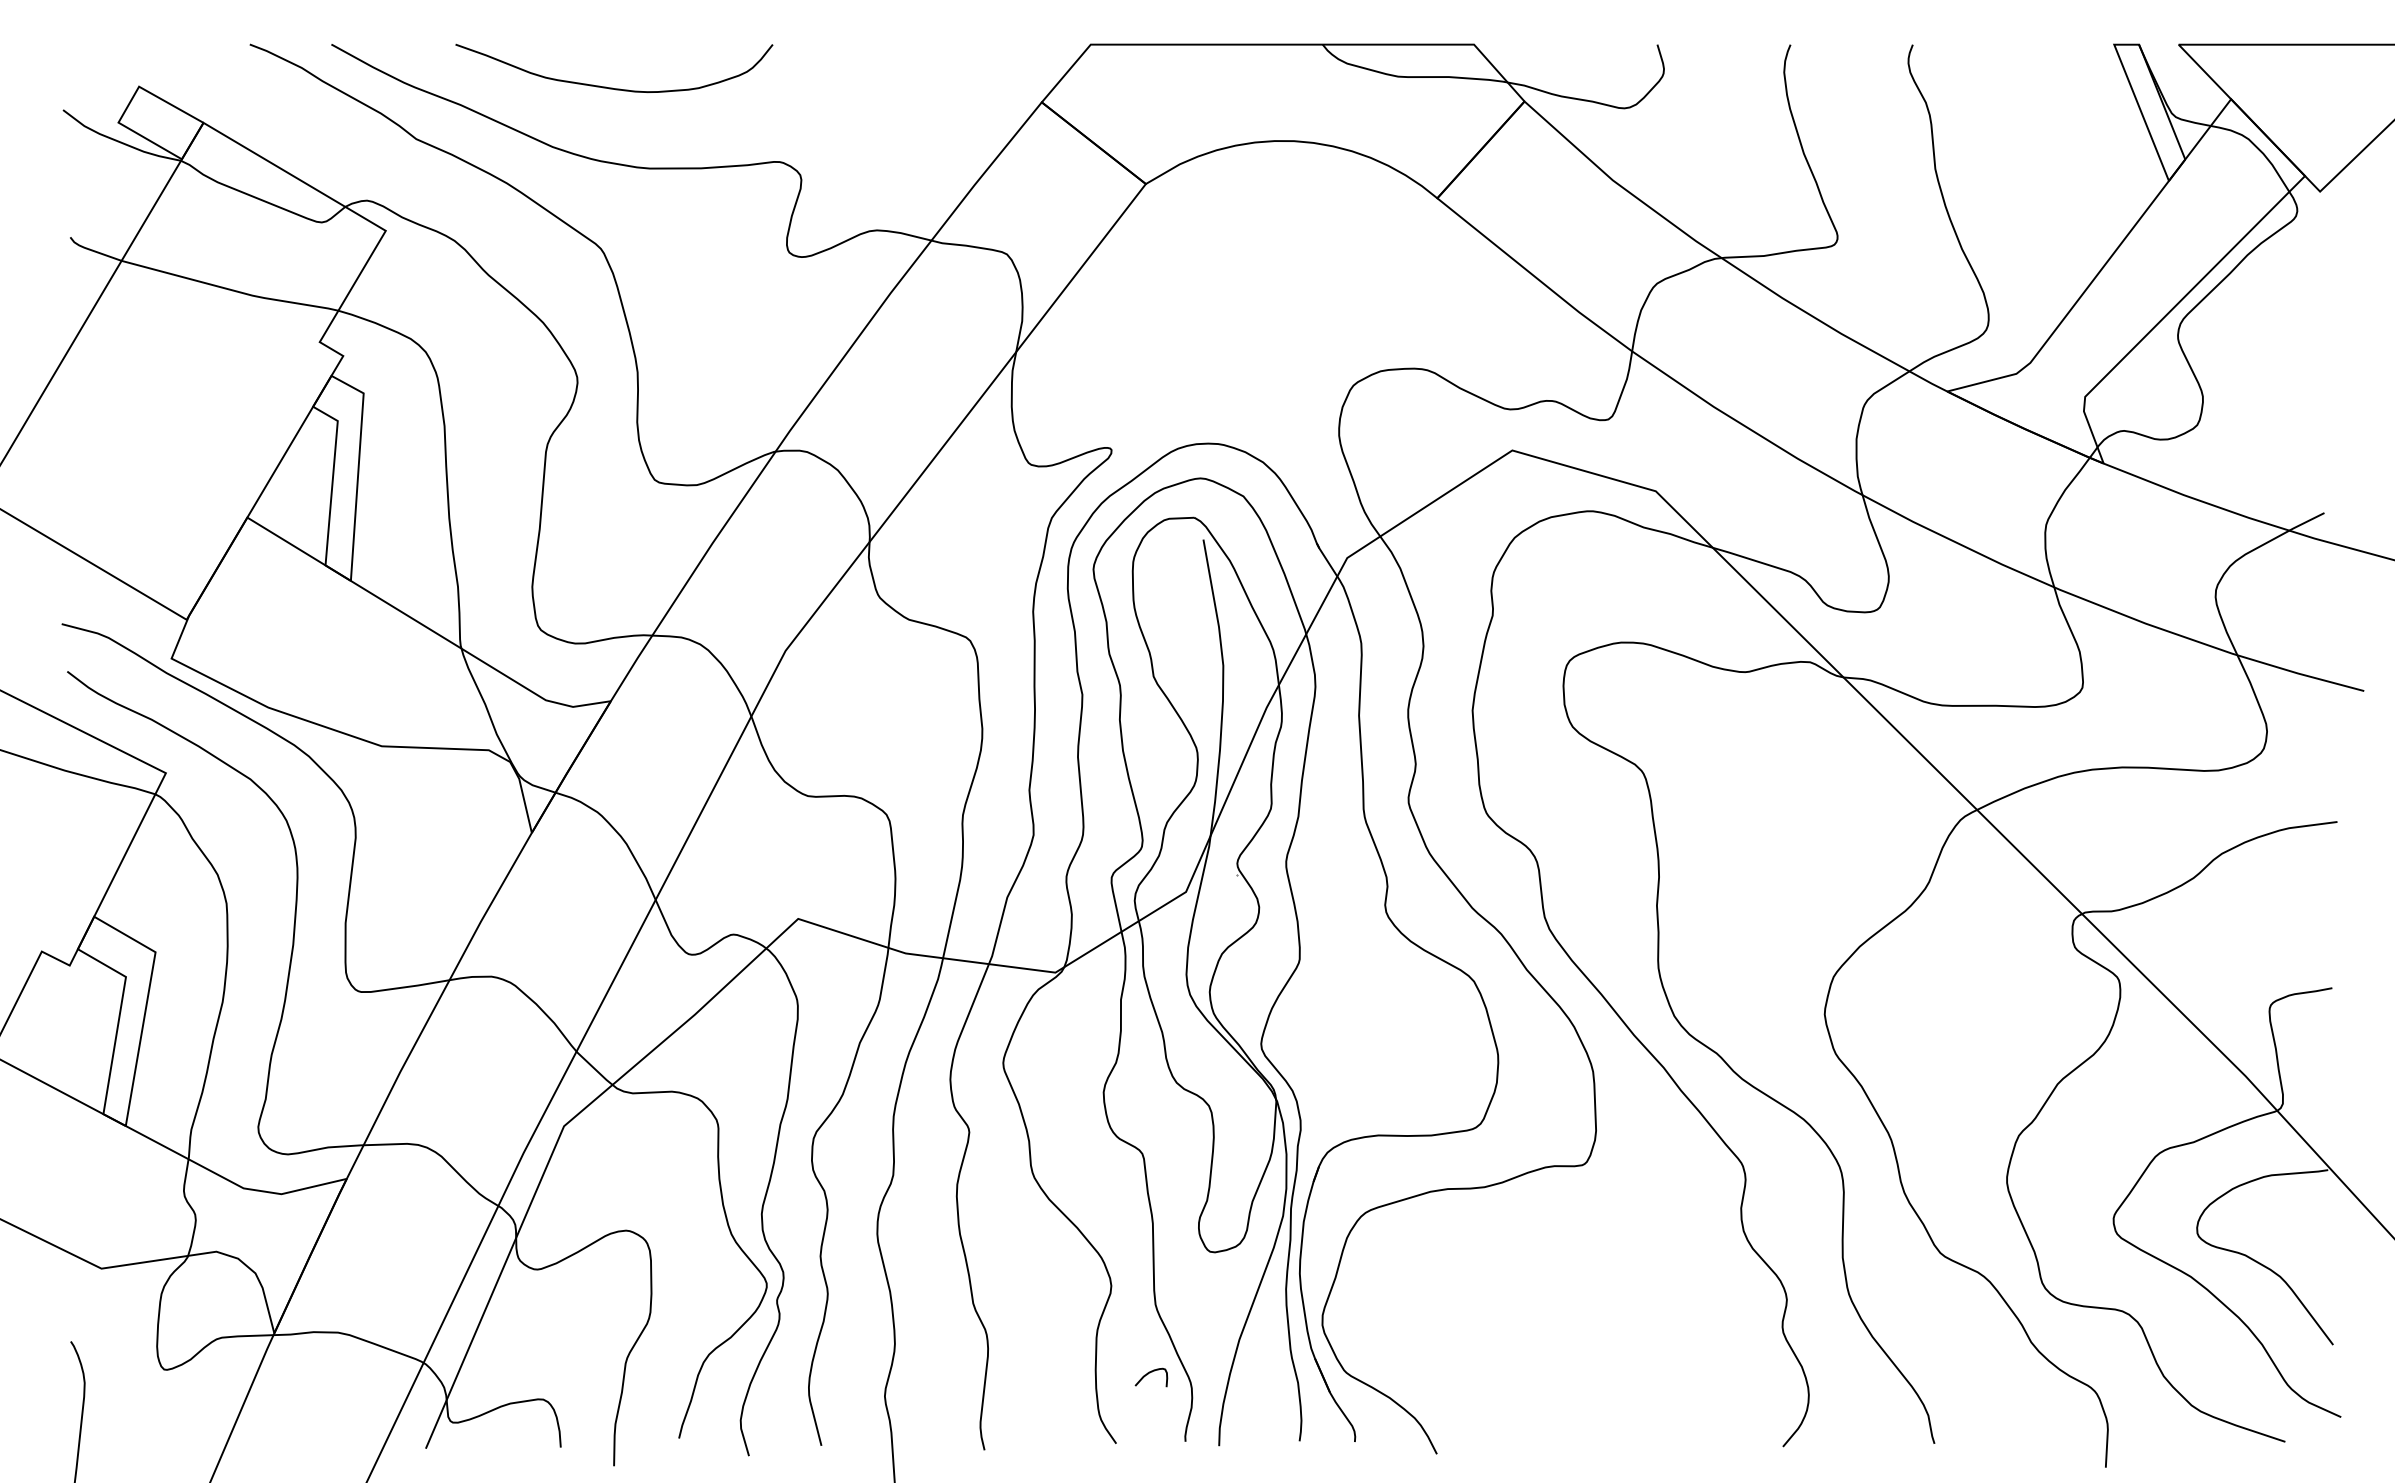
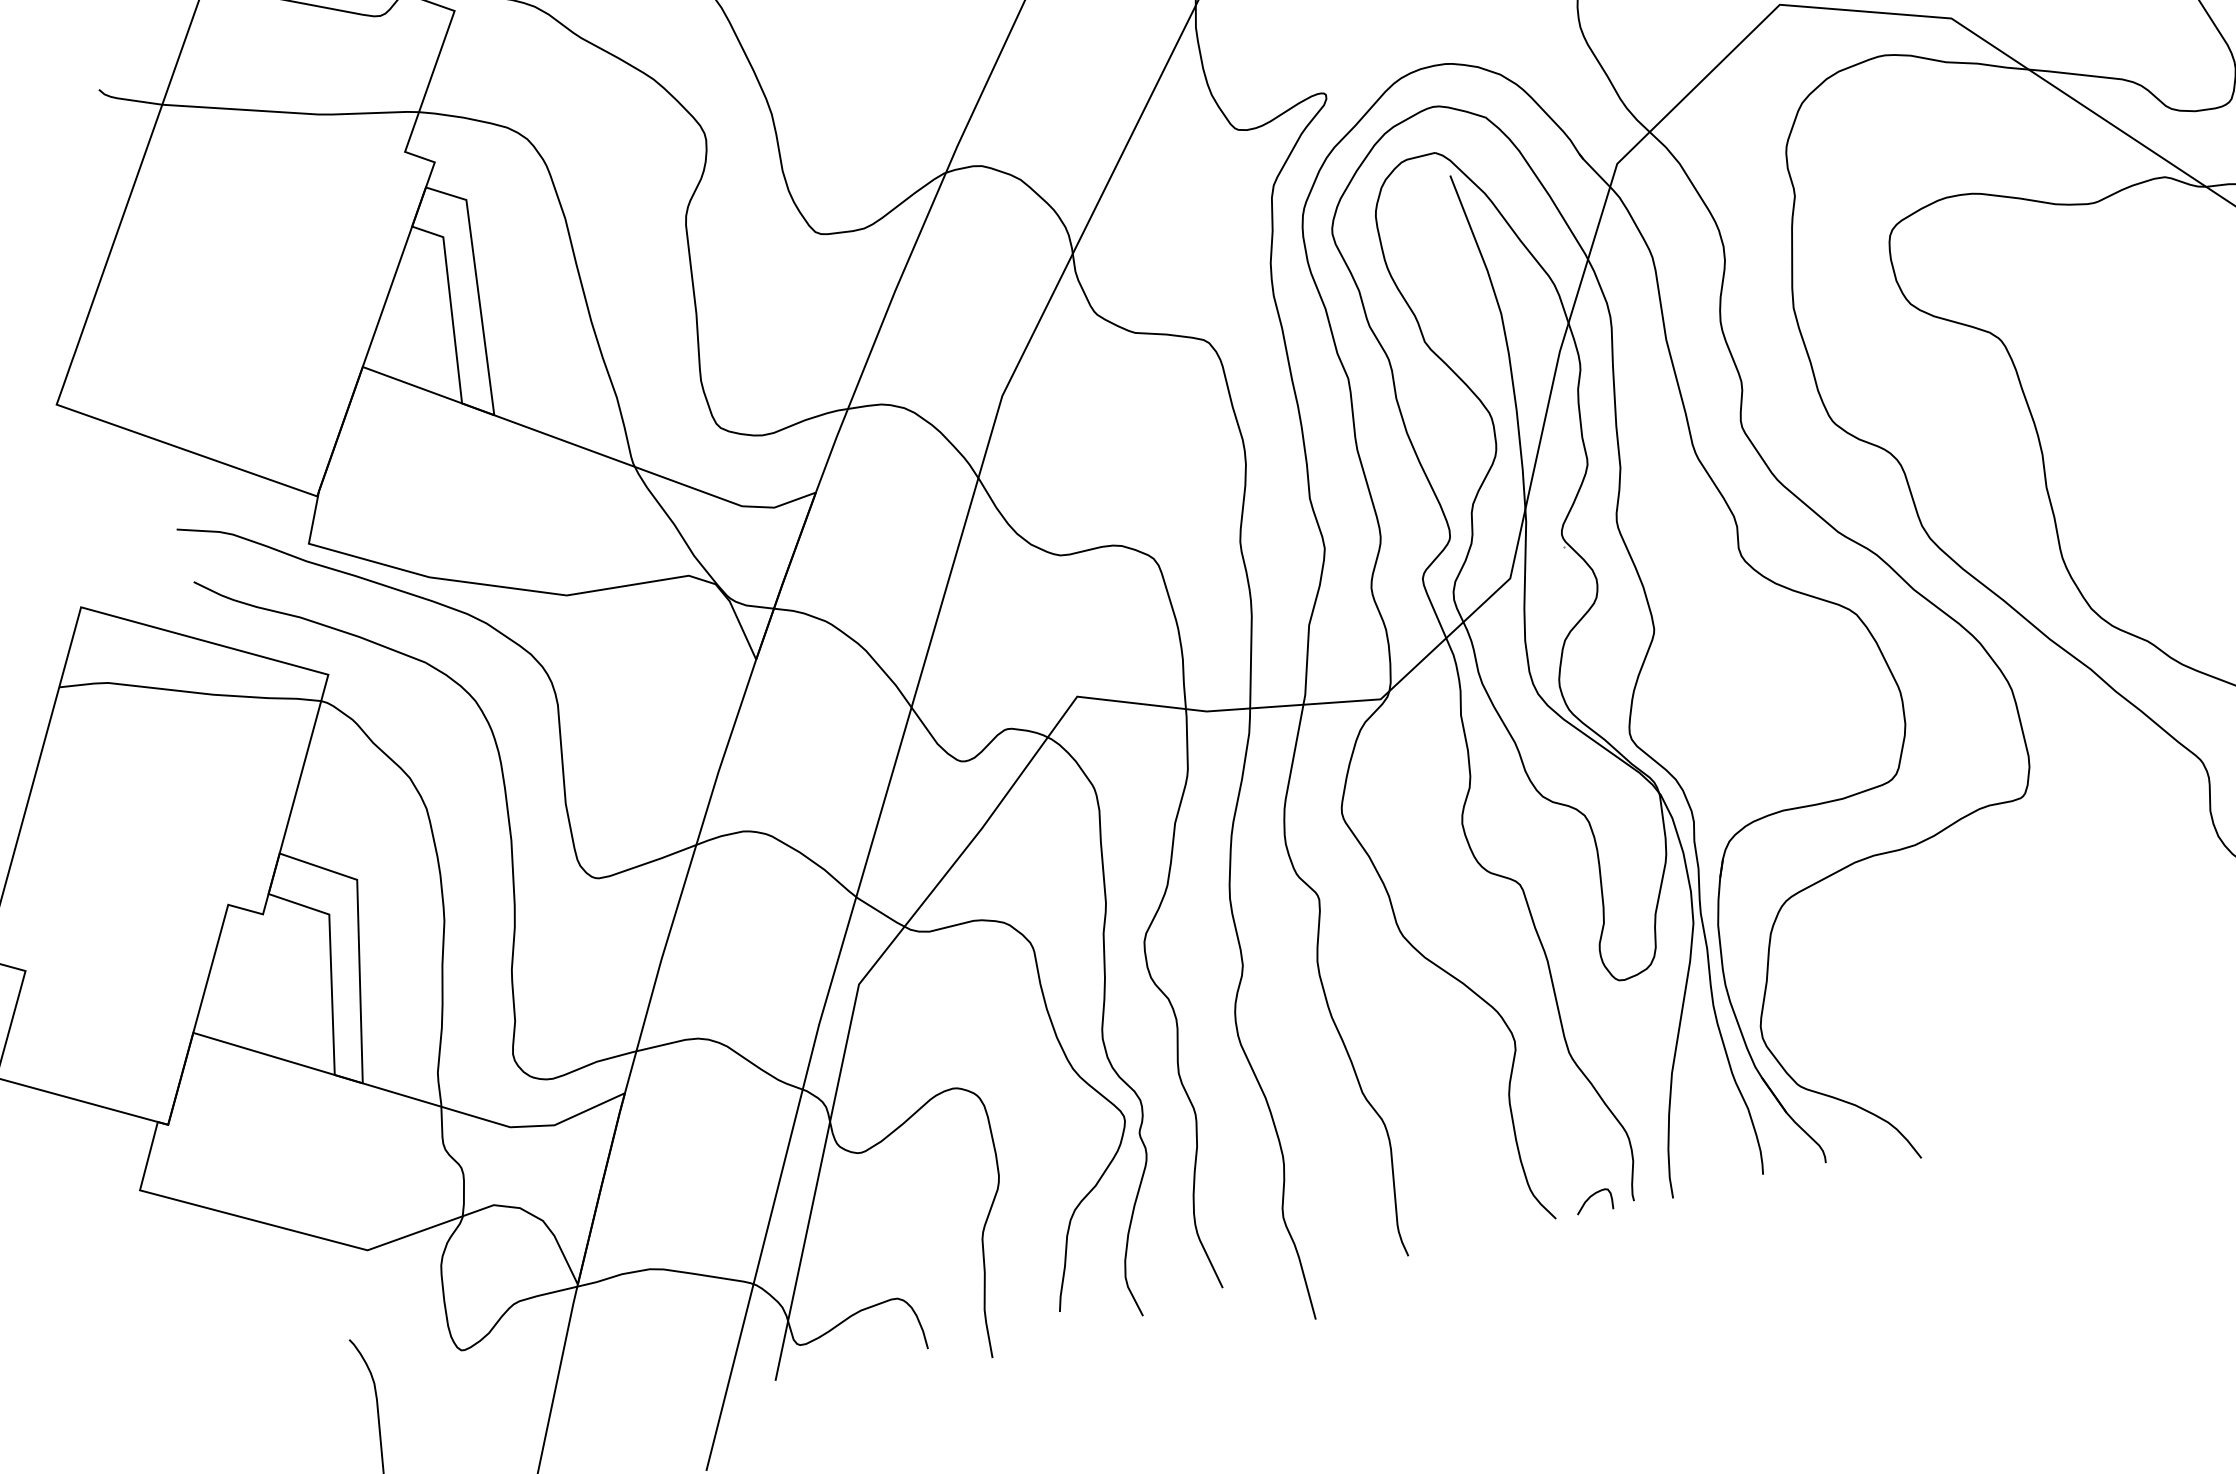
curve: (1150, 1373) -> (1592, 1197), moved

